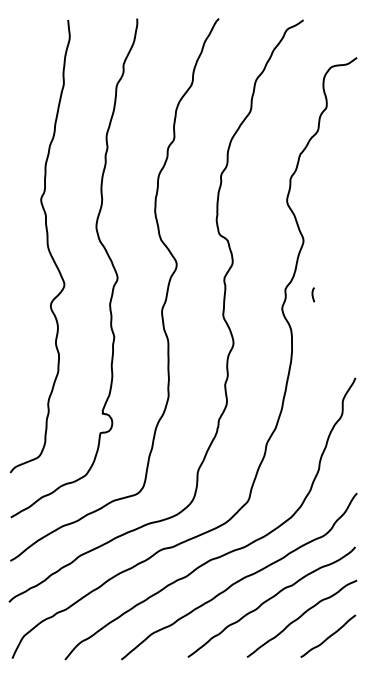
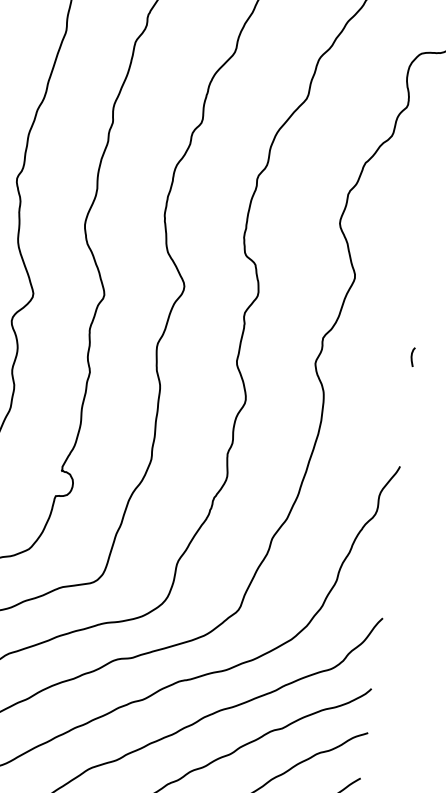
curve: (313, 294) -> (412, 356), moved

